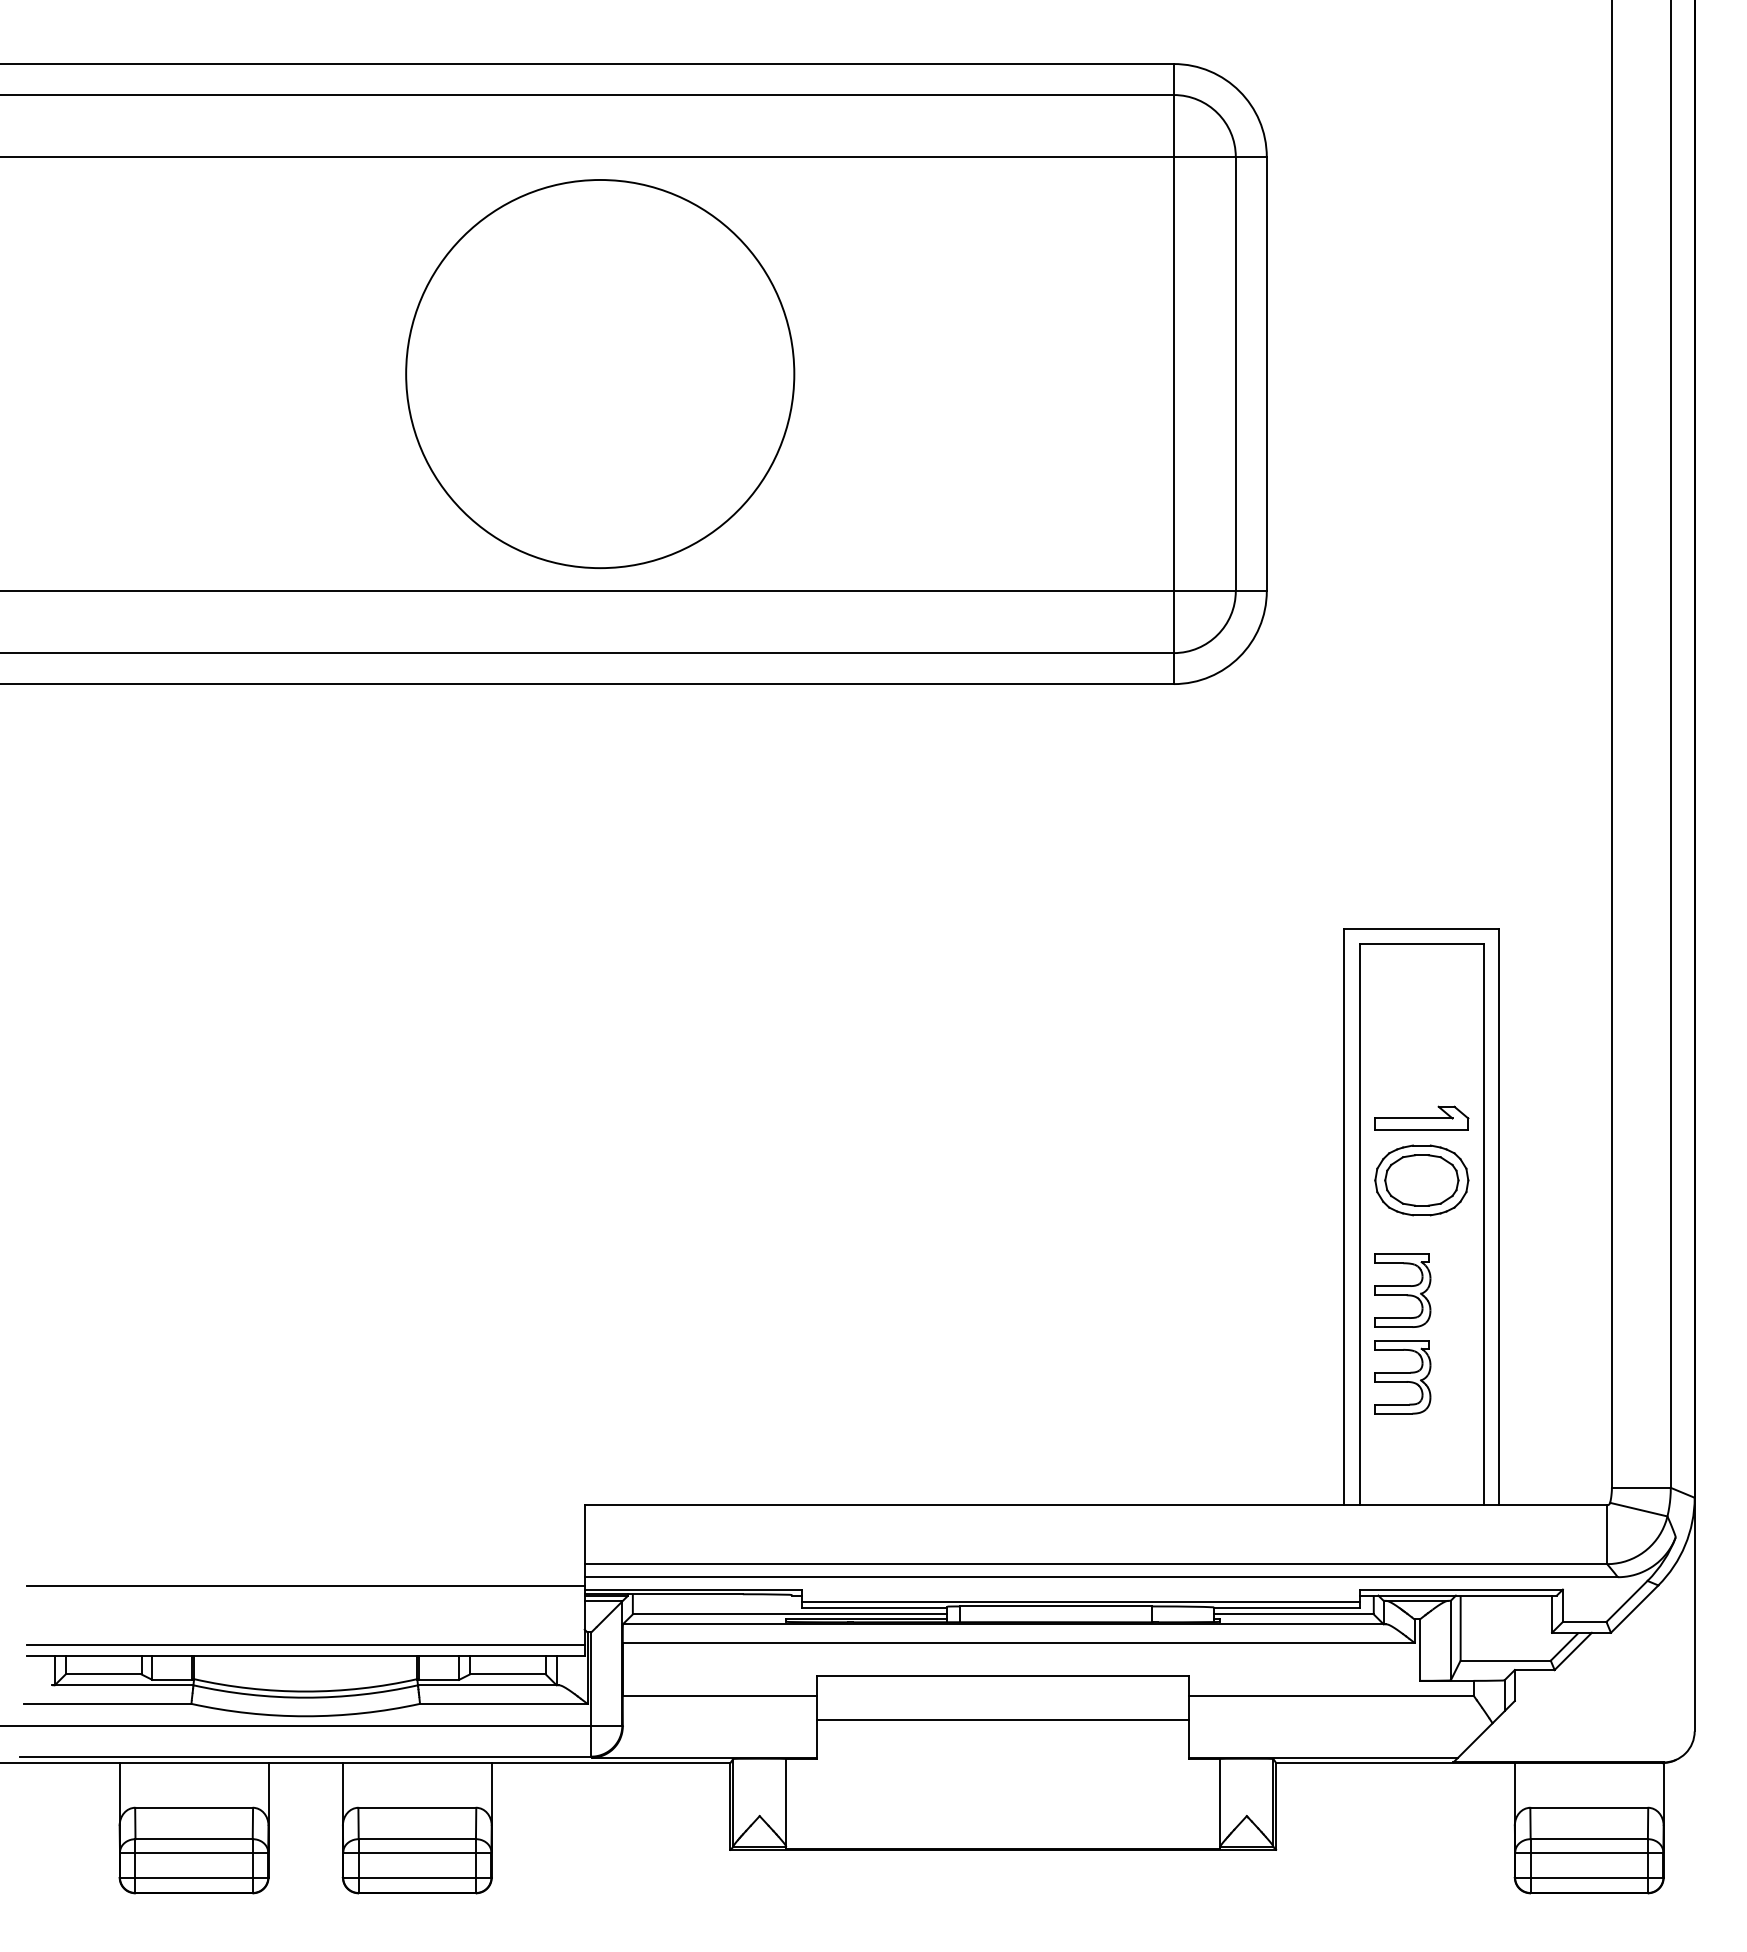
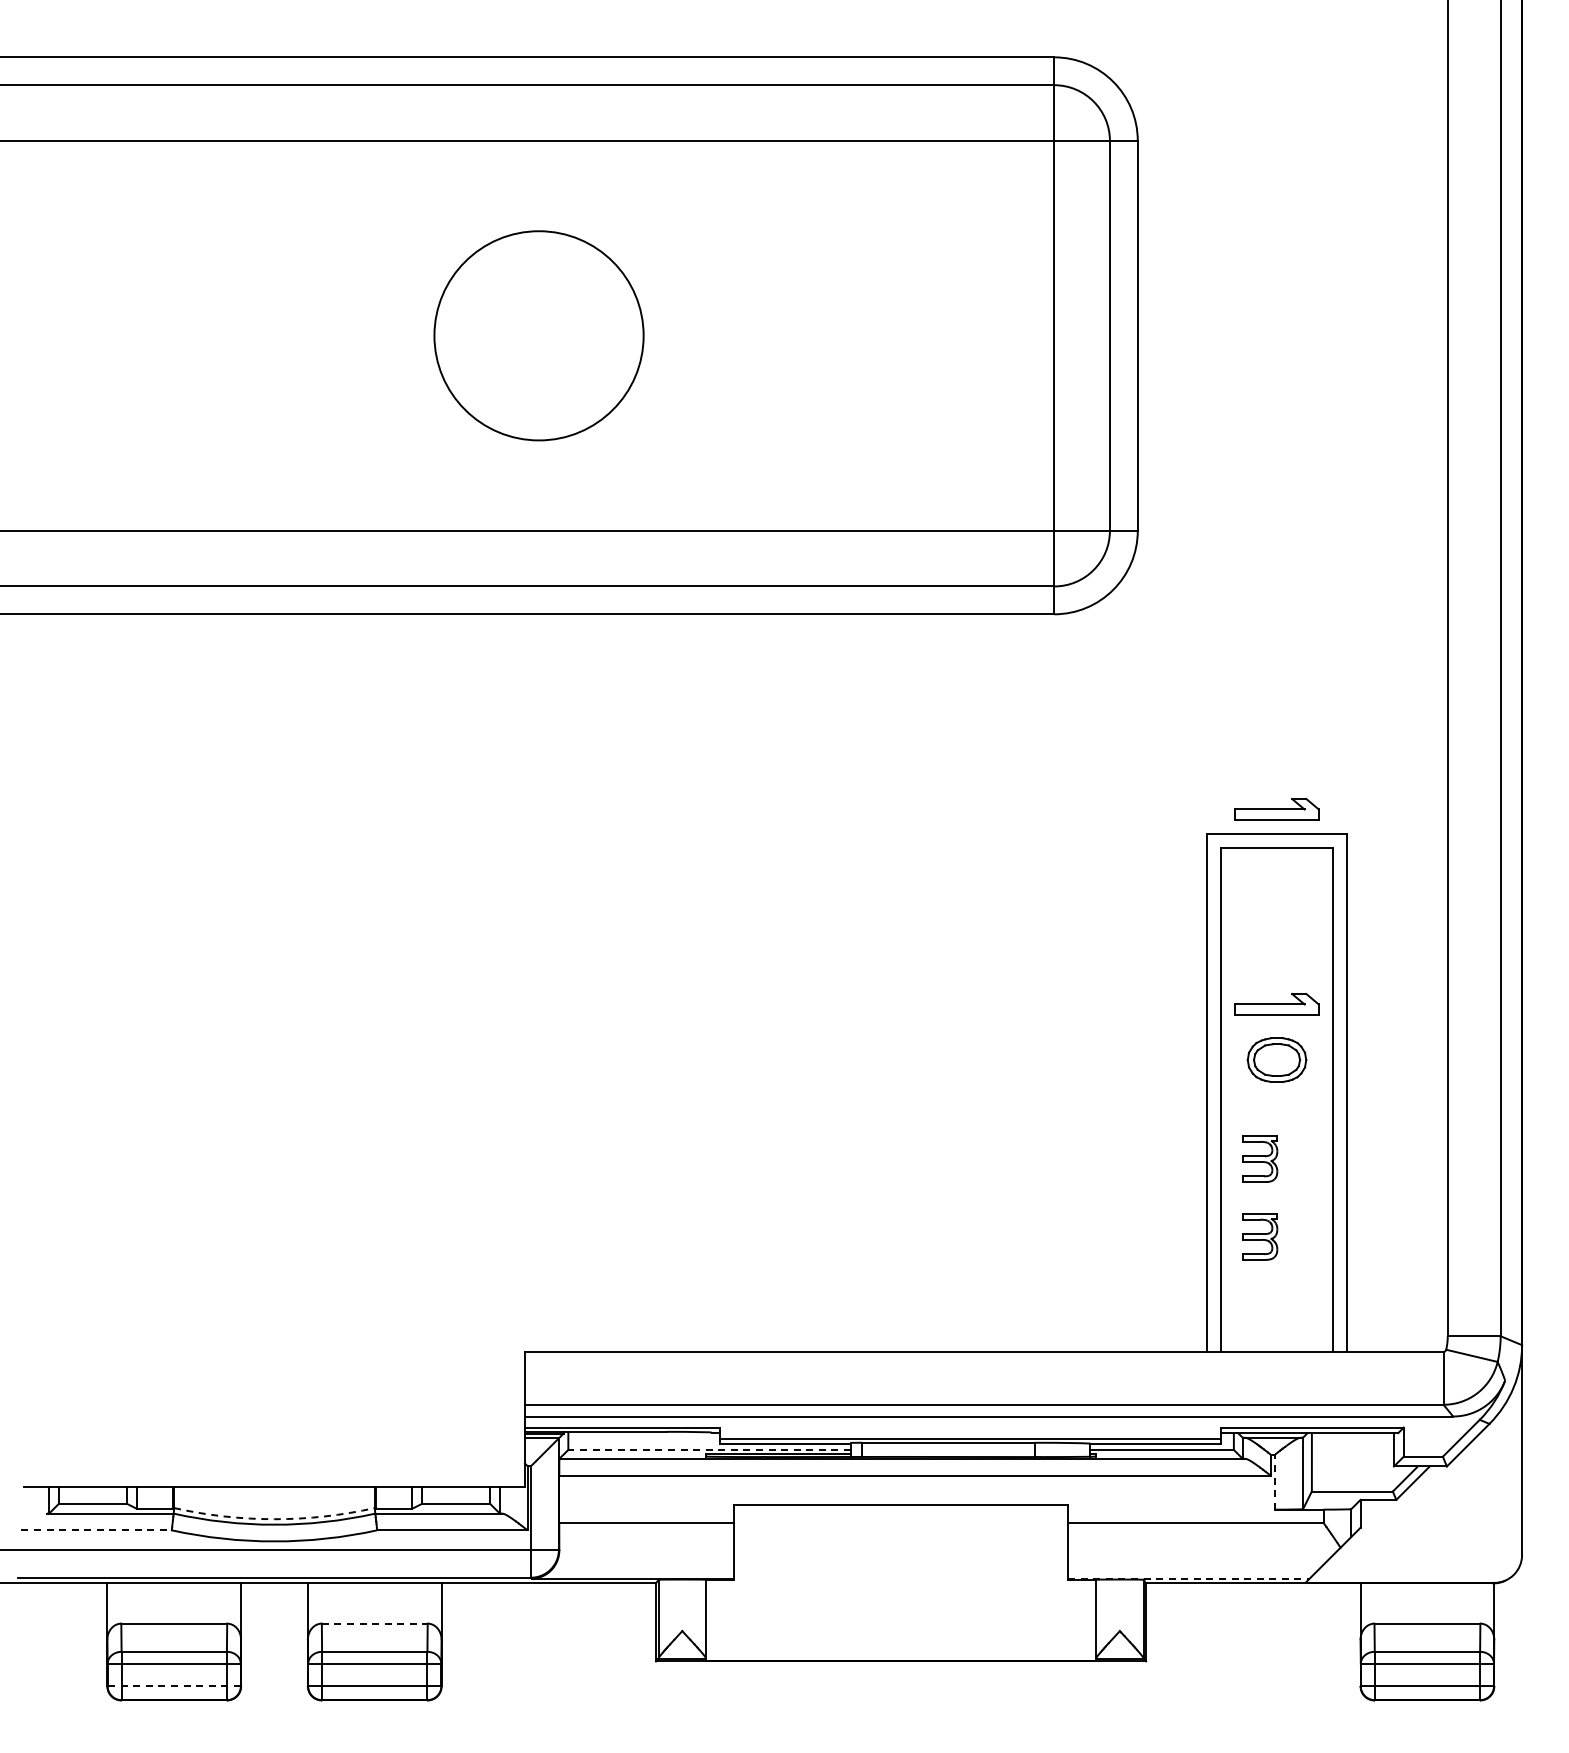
circle: (599, 373) -> (538, 335), size x0.6
part: (1421, 900) -> (1276, 808), added
part: (1421, 1179) -> (1276, 1059), size x0.7
part: (1402, 1289) -> (1259, 1158), size x0.7
part: (1402, 1376) -> (1259, 1236), size x0.7
line: (305, 1586) -> (274, 1424), removed
line: (790, 1613) -> (709, 1449), solid -> dashed
line: (305, 1645) -> (274, 1477), removed
line: (1420, 1650) -> (1275, 1482), solid -> dashed
arc: (305, 1691) -> (274, 1519), solid -> dashed
line: (108, 1704) -> (97, 1530), solid -> dashed
line: (1002, 1719) -> (900, 1544), removed
line: (1323, 1757) -> (1188, 1578), solid -> dashed
line: (417, 1807) -> (374, 1623), solid -> dashed
line: (194, 1877) -> (174, 1686), solid -> dashed

